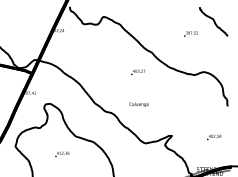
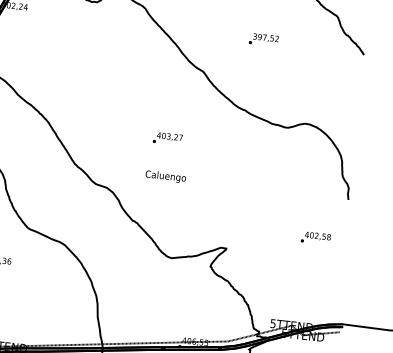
text: (190, 33) -> (262, 38), moved
text: (137, 71) -> (166, 136), moved
text: (214, 137) -> (316, 238), moved

